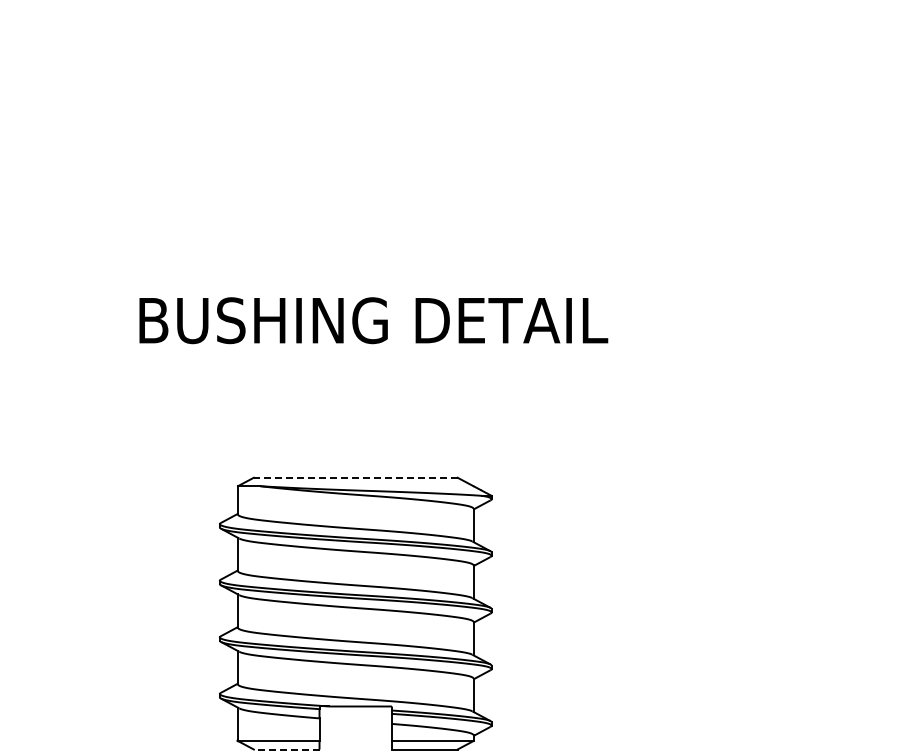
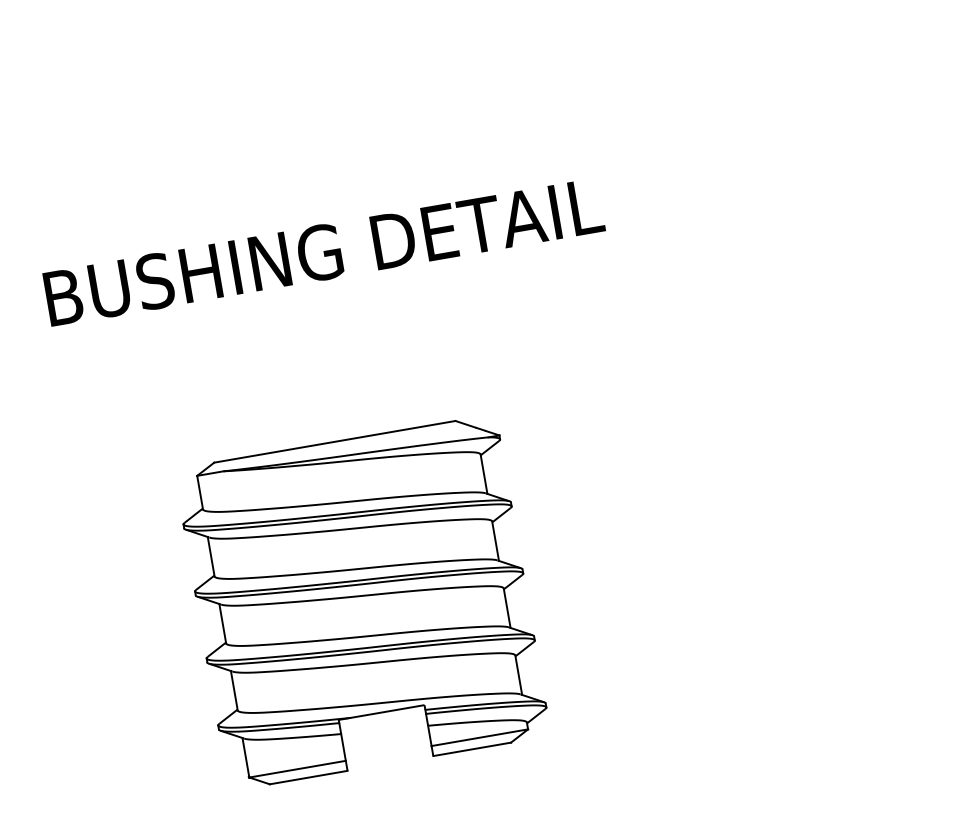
line: (355, 477) -> (334, 441), dashed -> solid
line: (286, 749) -> (308, 777), dashed -> solid

